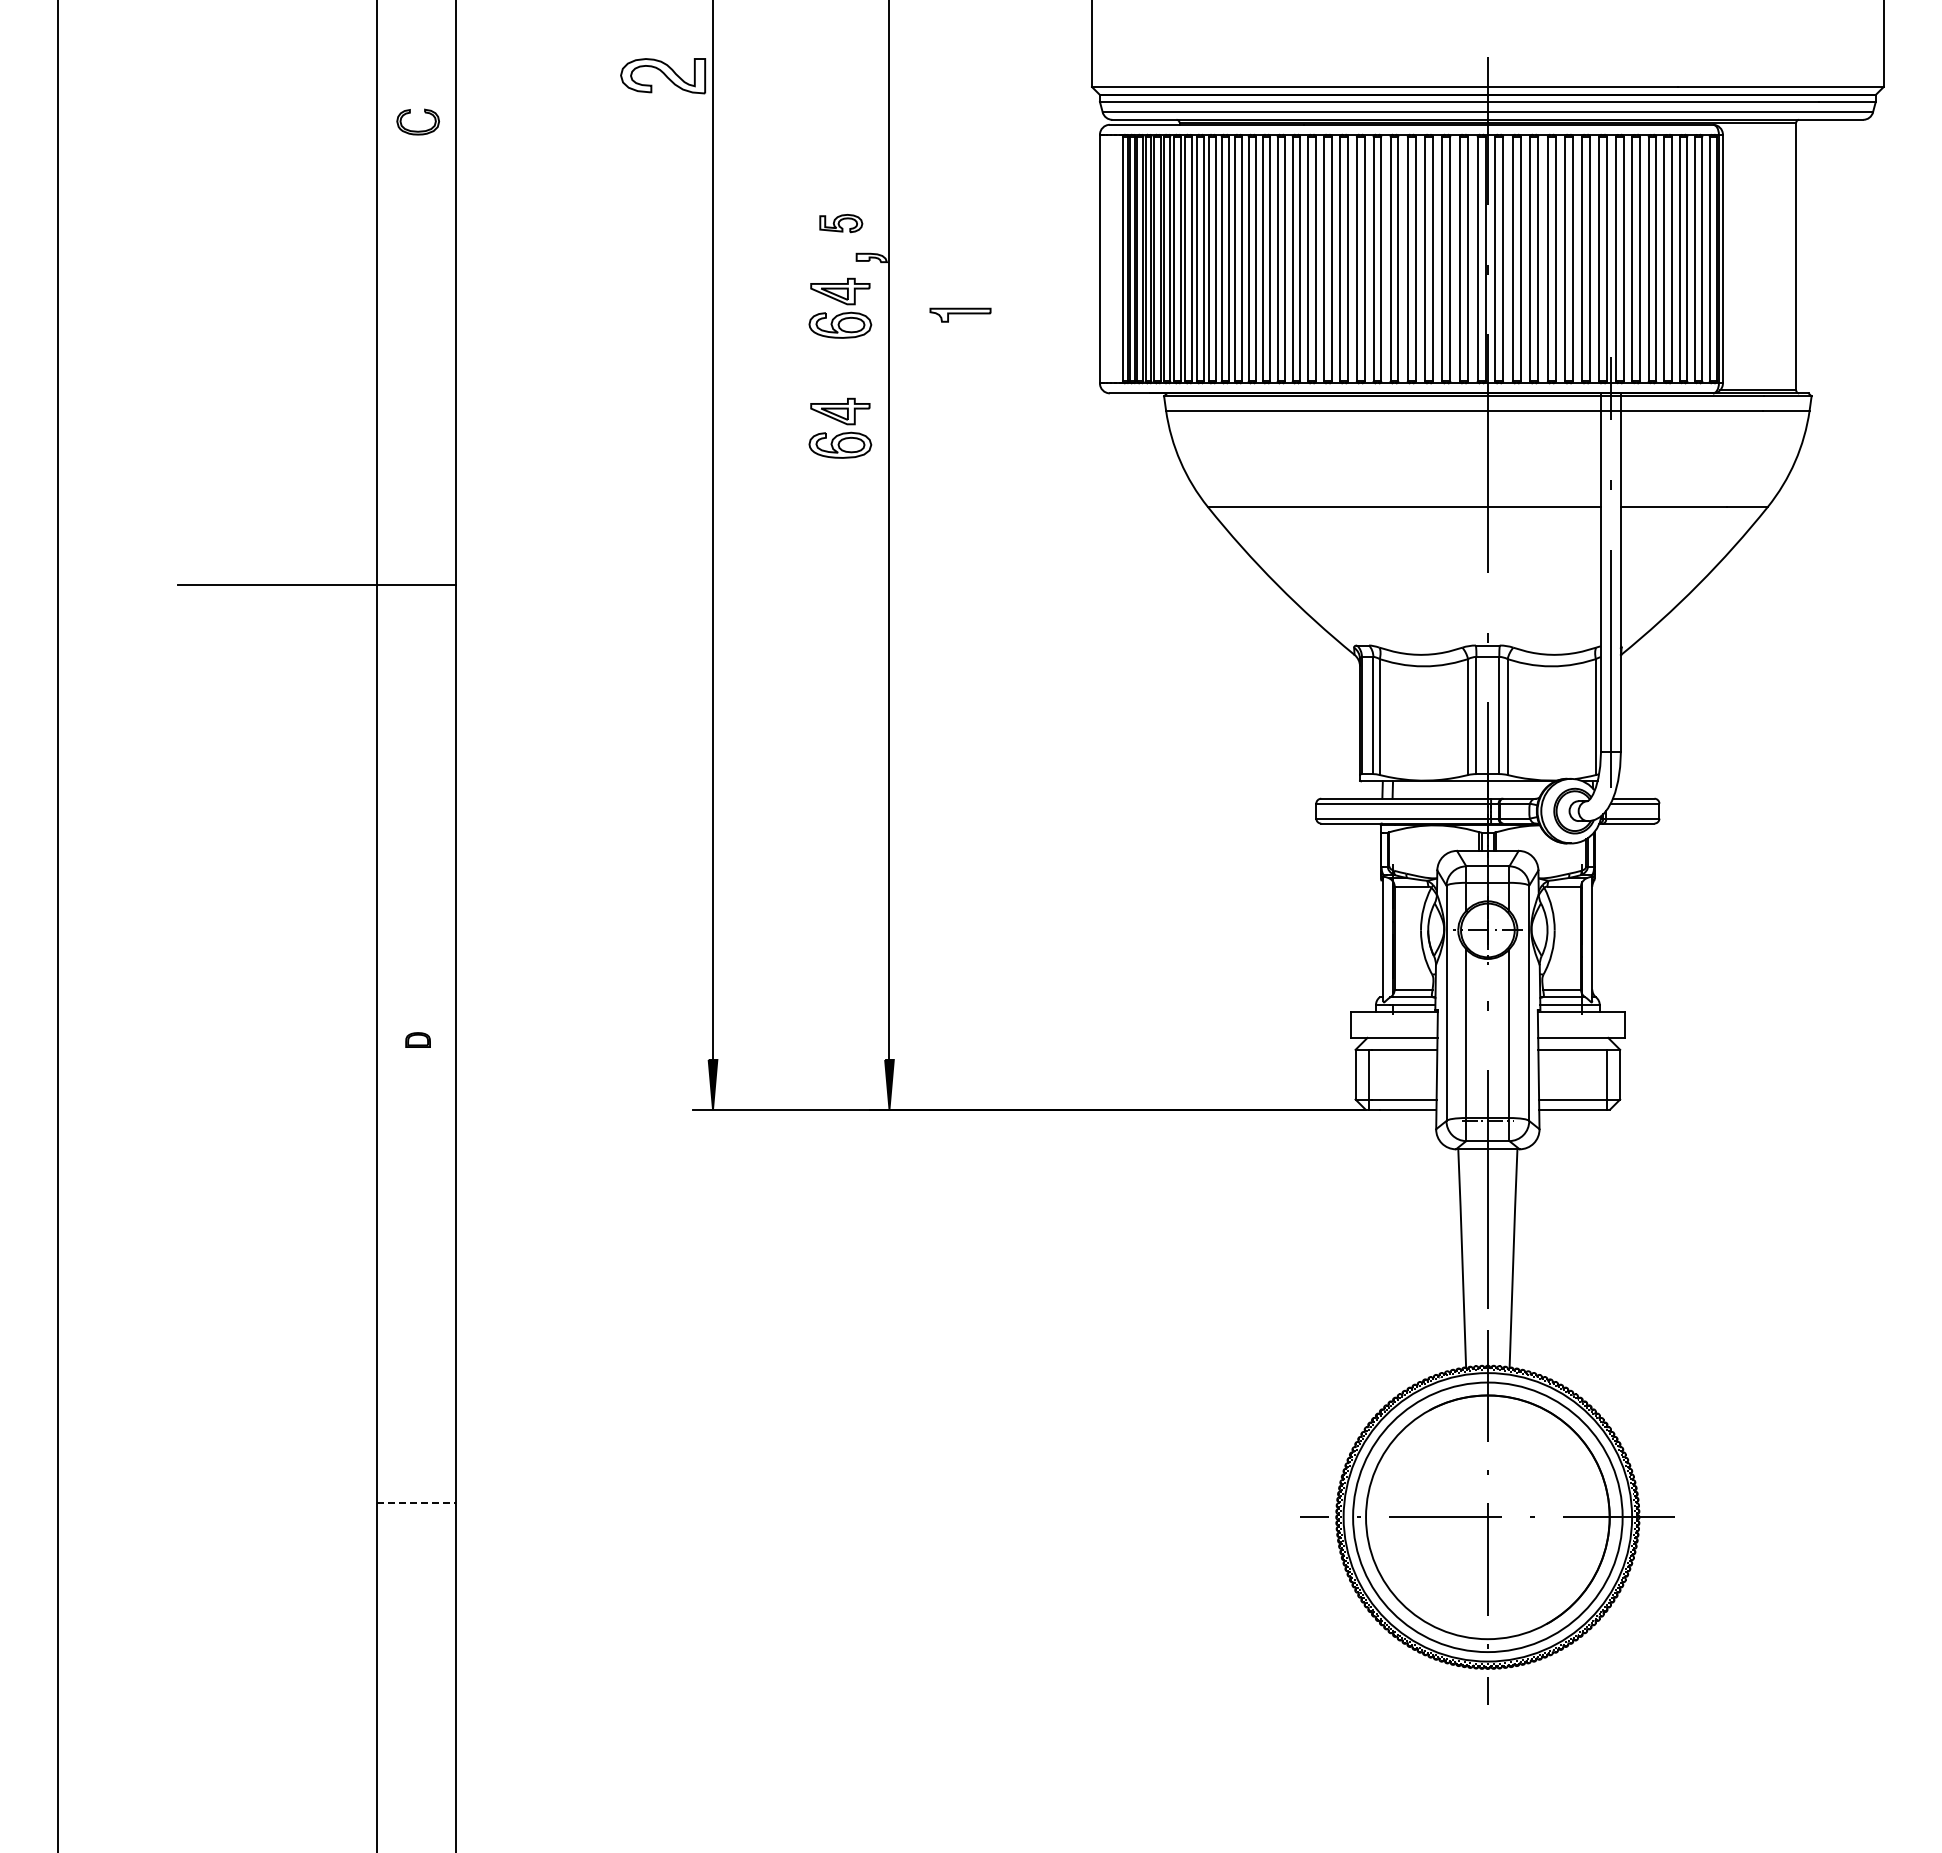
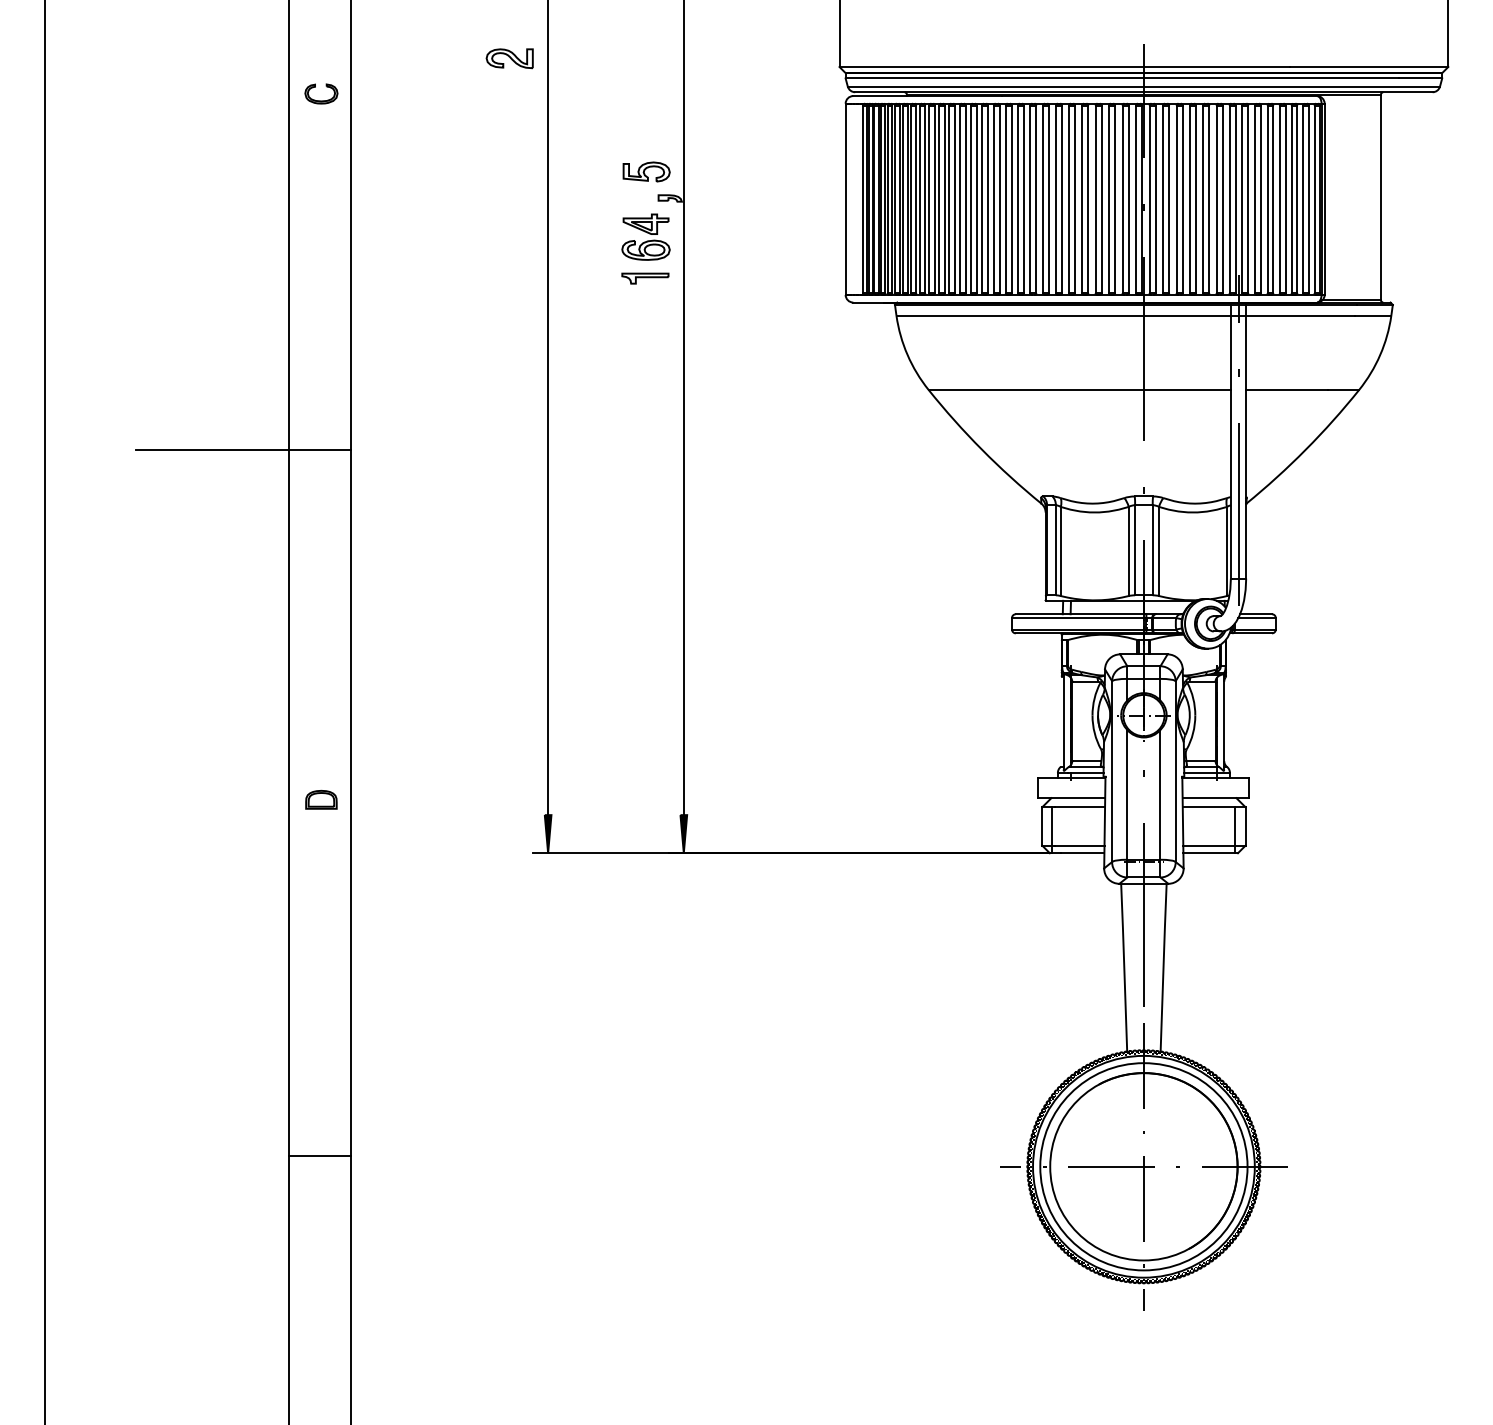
part: (662, 76) -> (509, 58), size x0.71
part: (841, 223) -> (646, 171), size x1.43
part: (960, 314) -> (645, 278), moved
part: (840, 427) -> (646, 328), removed
part: (417, 1039) -> (320, 799), size x1.67
line: (416, 1503) -> (320, 1156), dashed -> solid

